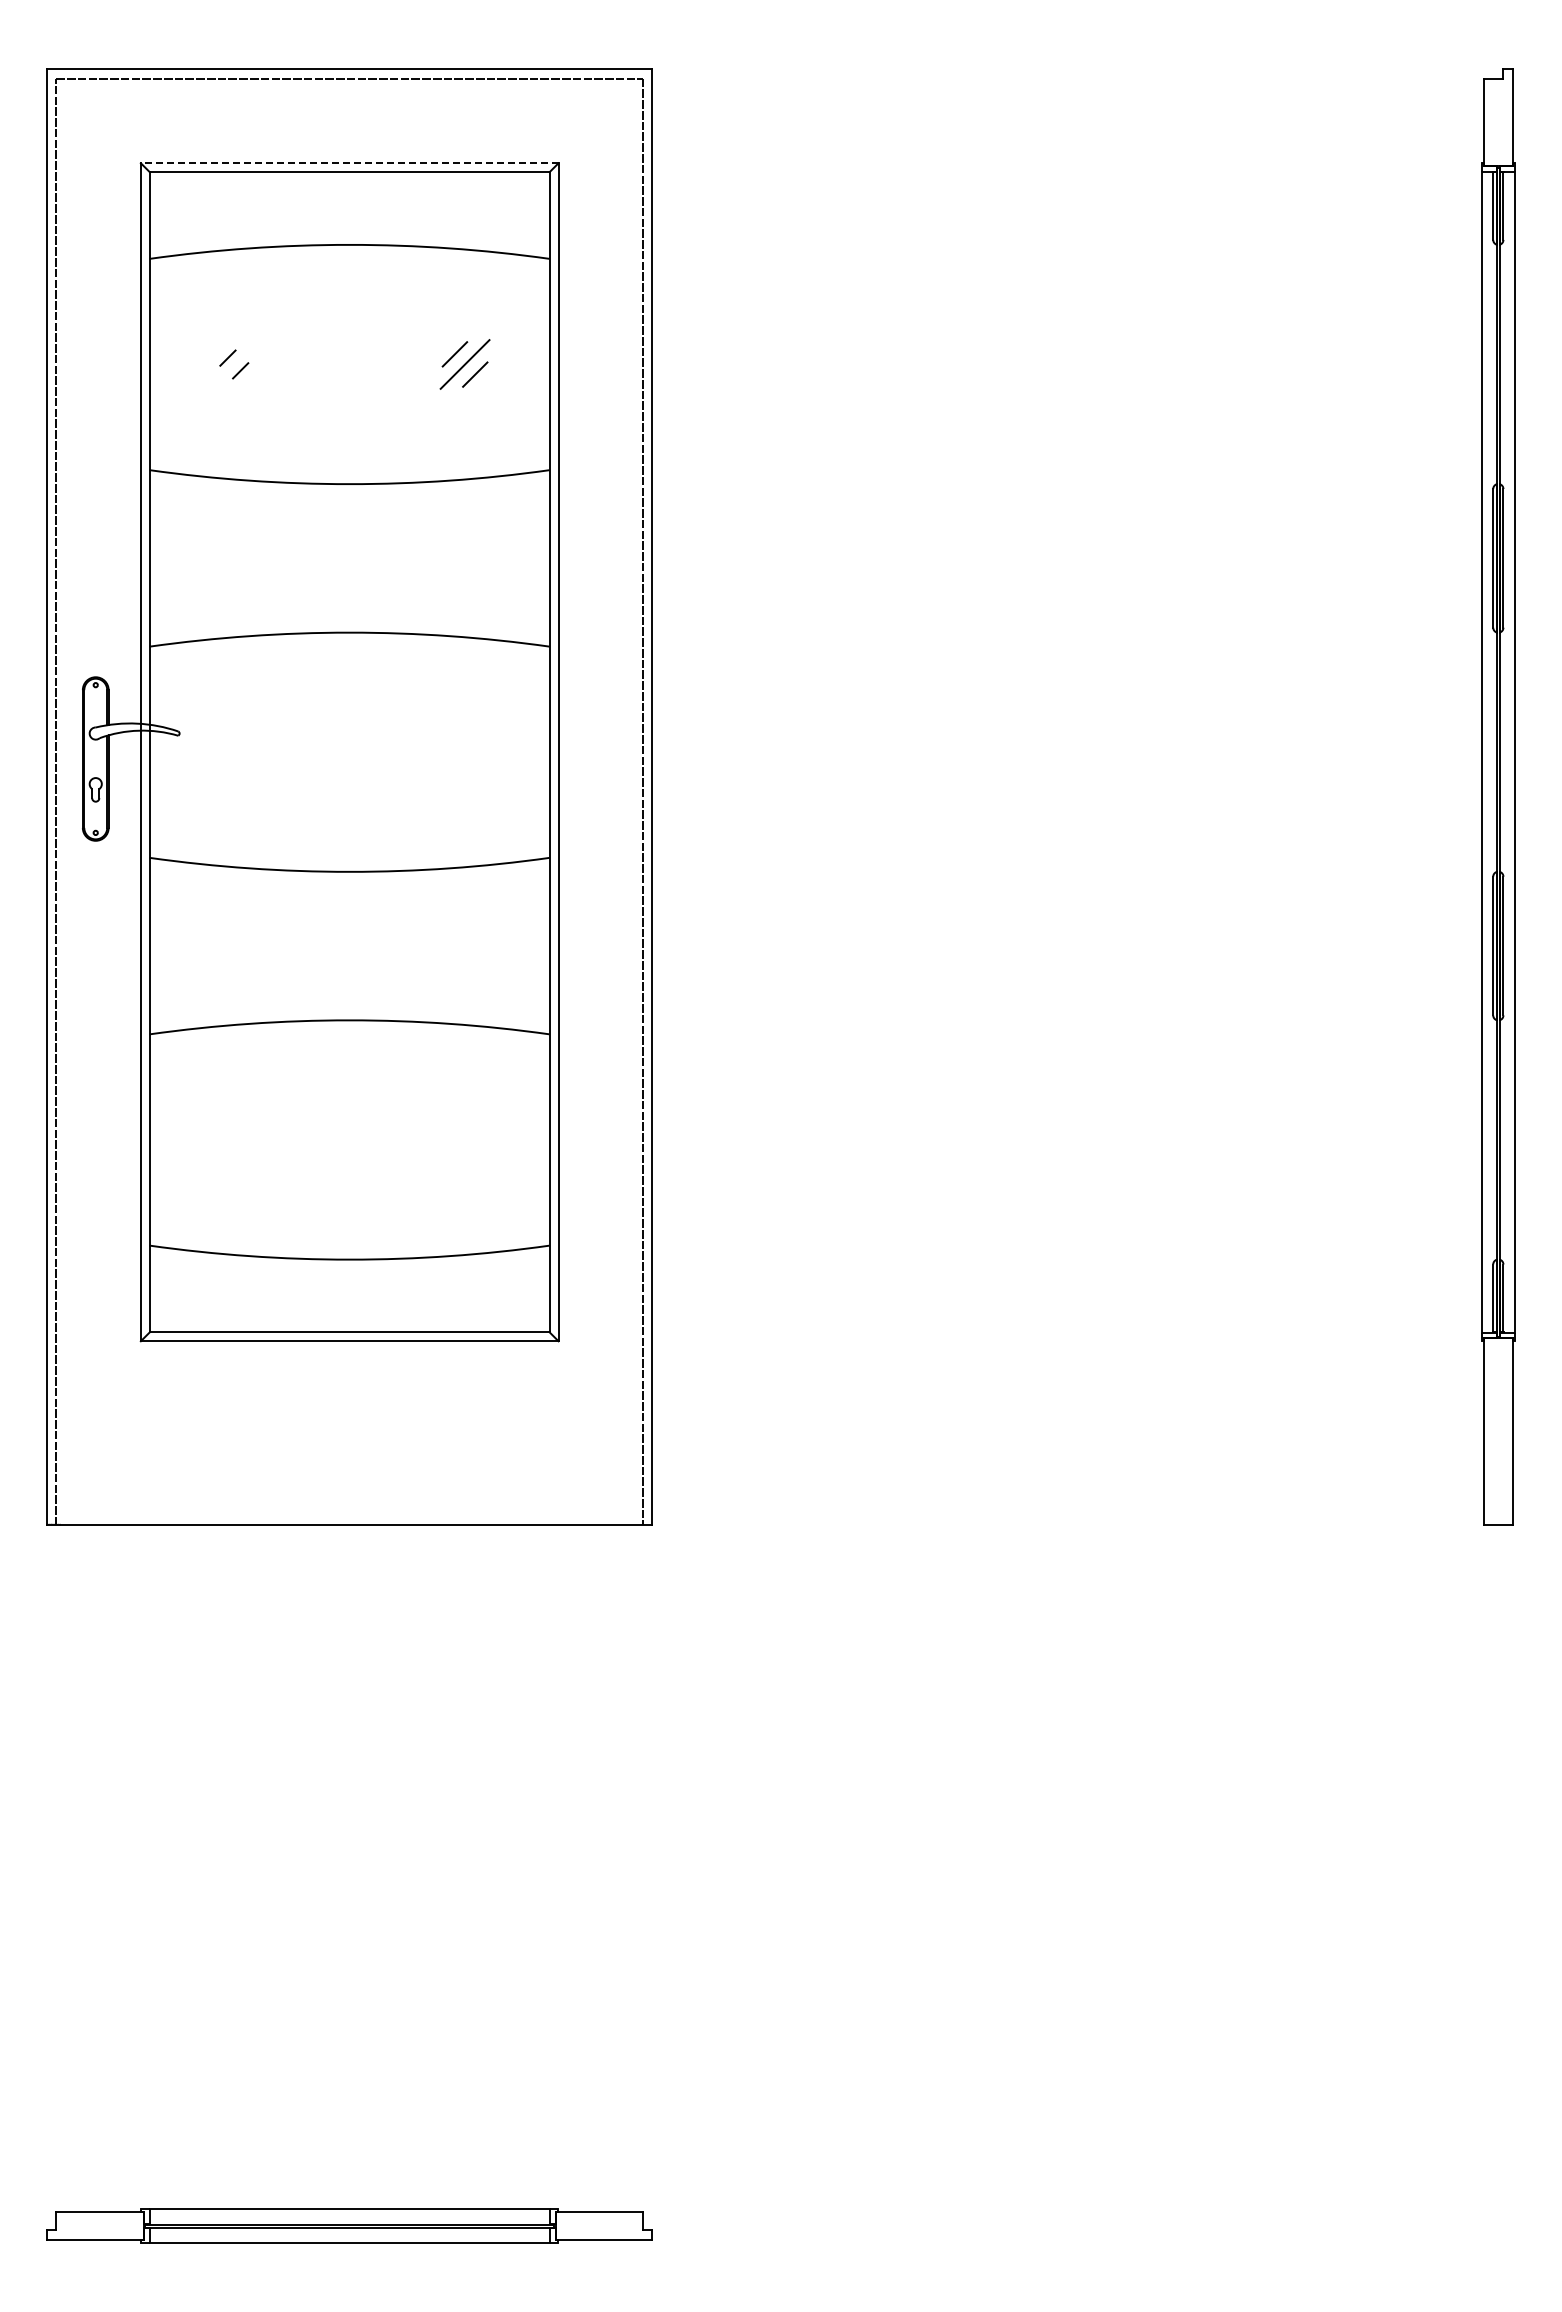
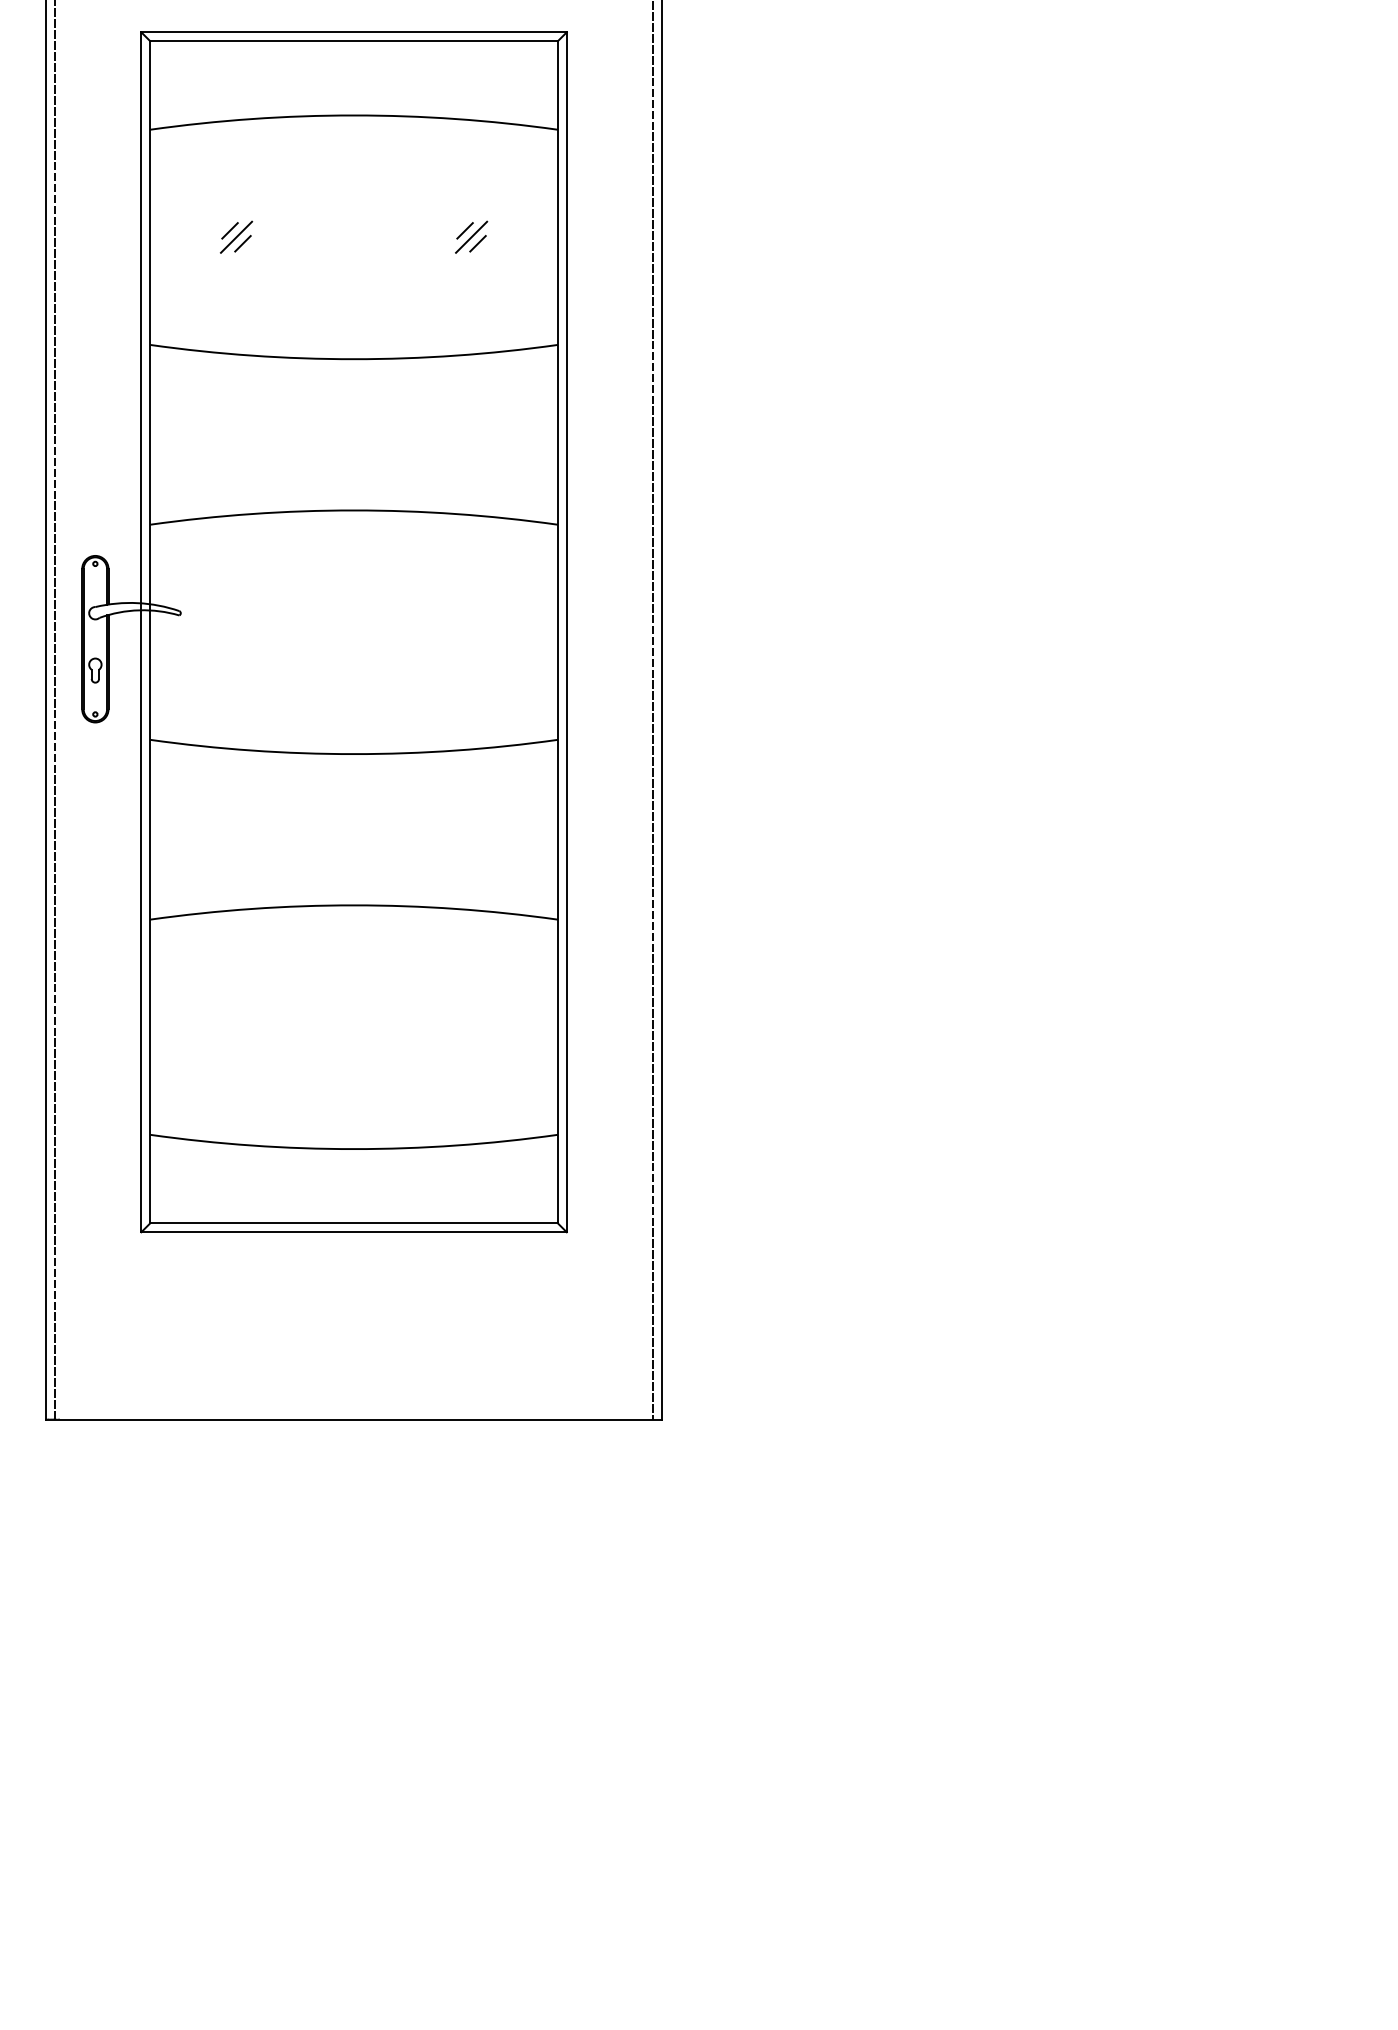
line: (349, 163) -> (353, 32), dashed -> solid
line: (234, 364) -> (236, 237), added
part: (464, 364) -> (470, 237), size x0.62

